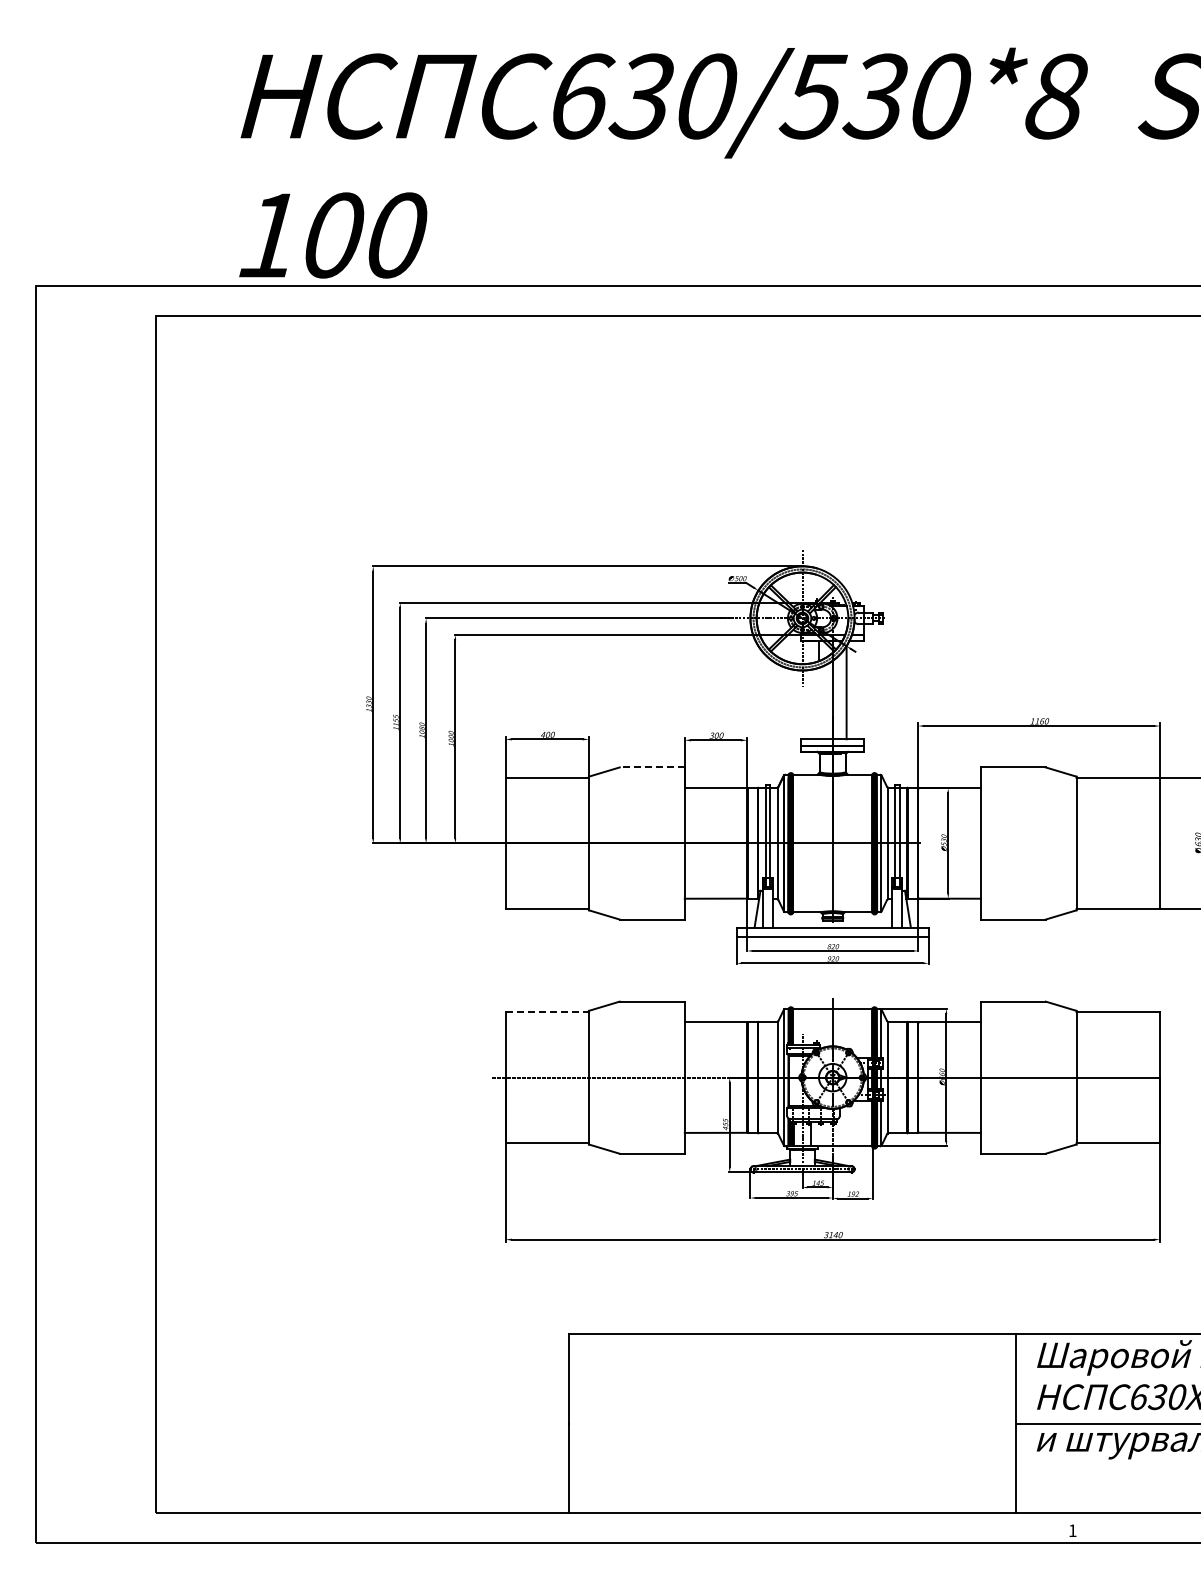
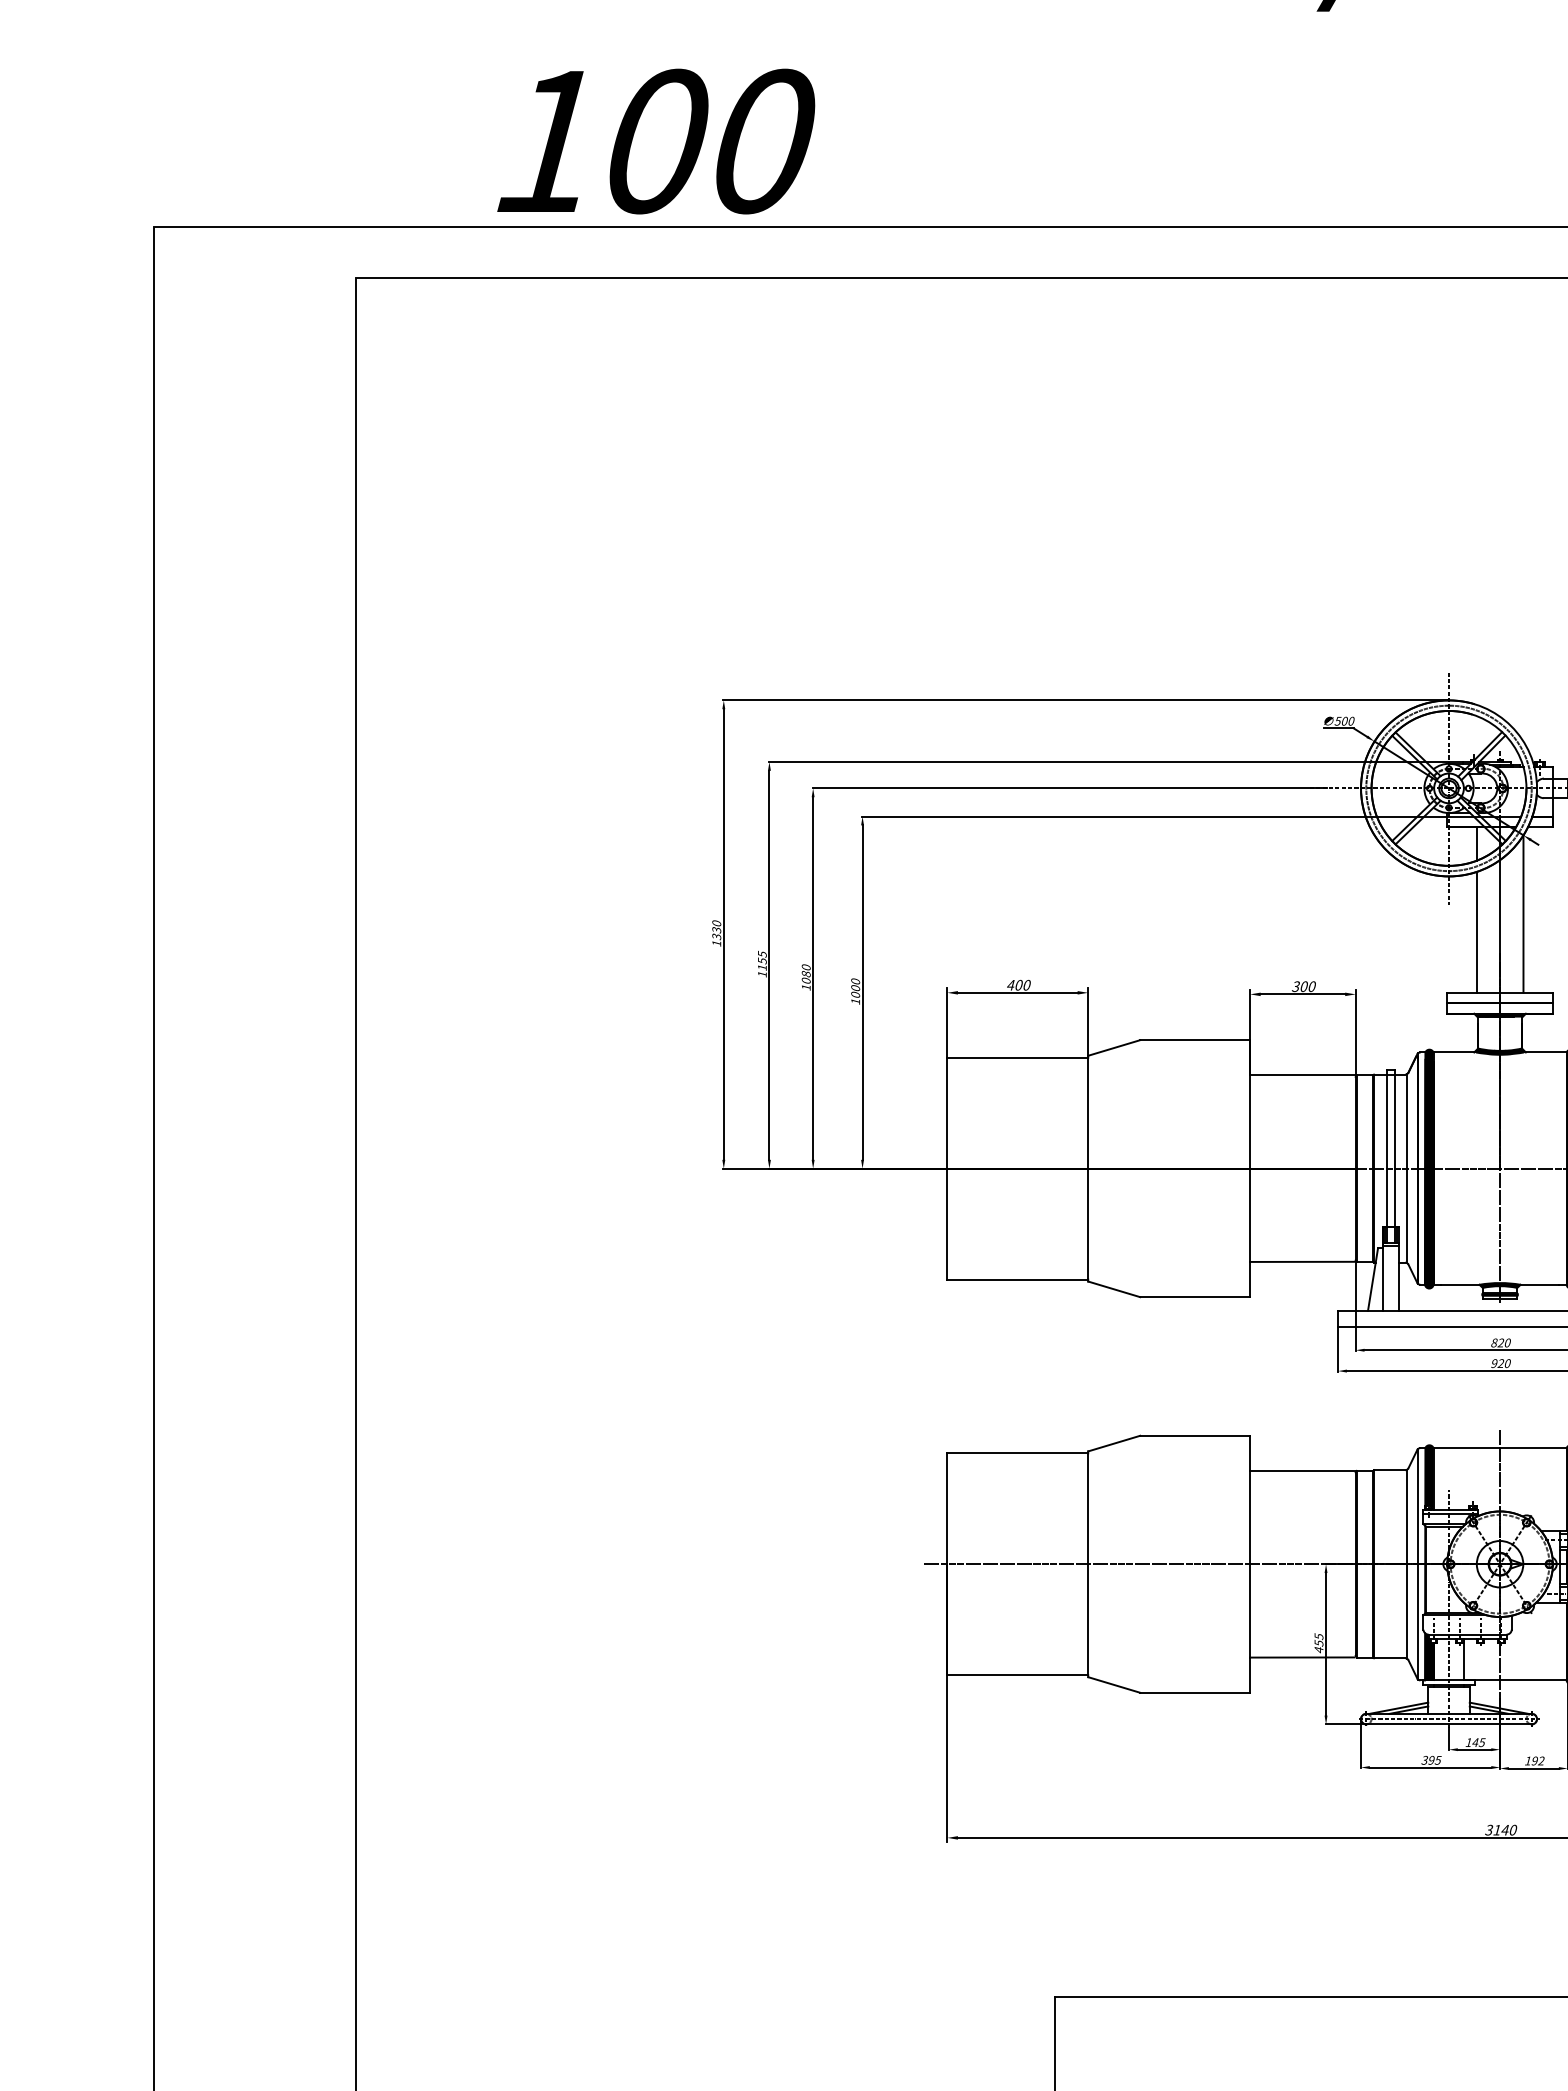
line: (818, 703) -> (1476, 932), added
line: (652, 767) -> (1195, 1040), dashed -> solid
line: (547, 1012) -> (1018, 1454), dashed -> solid

